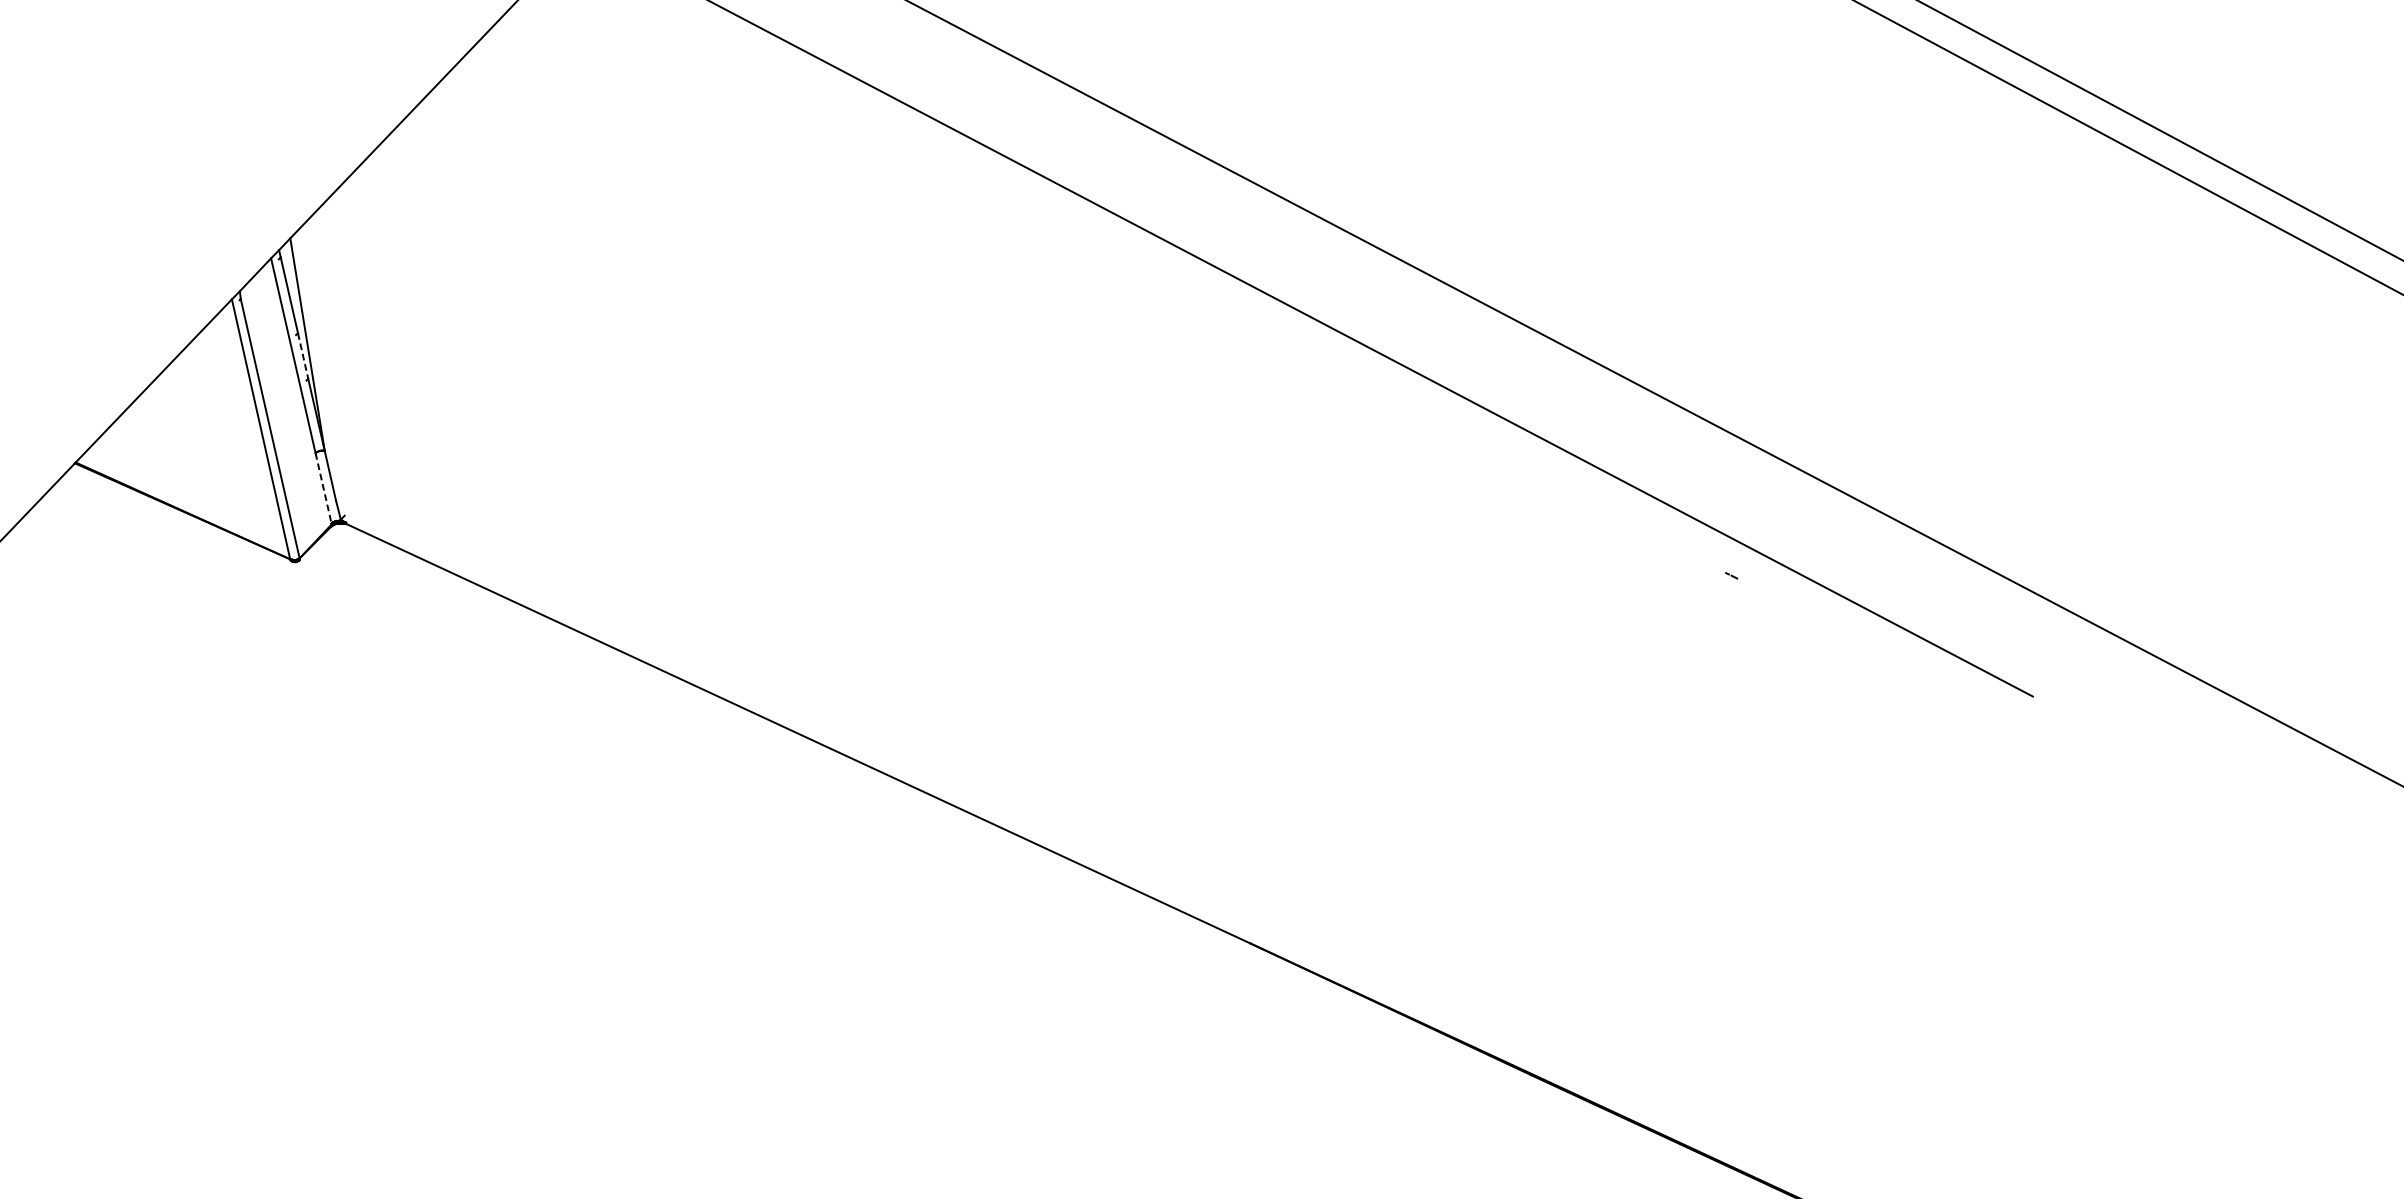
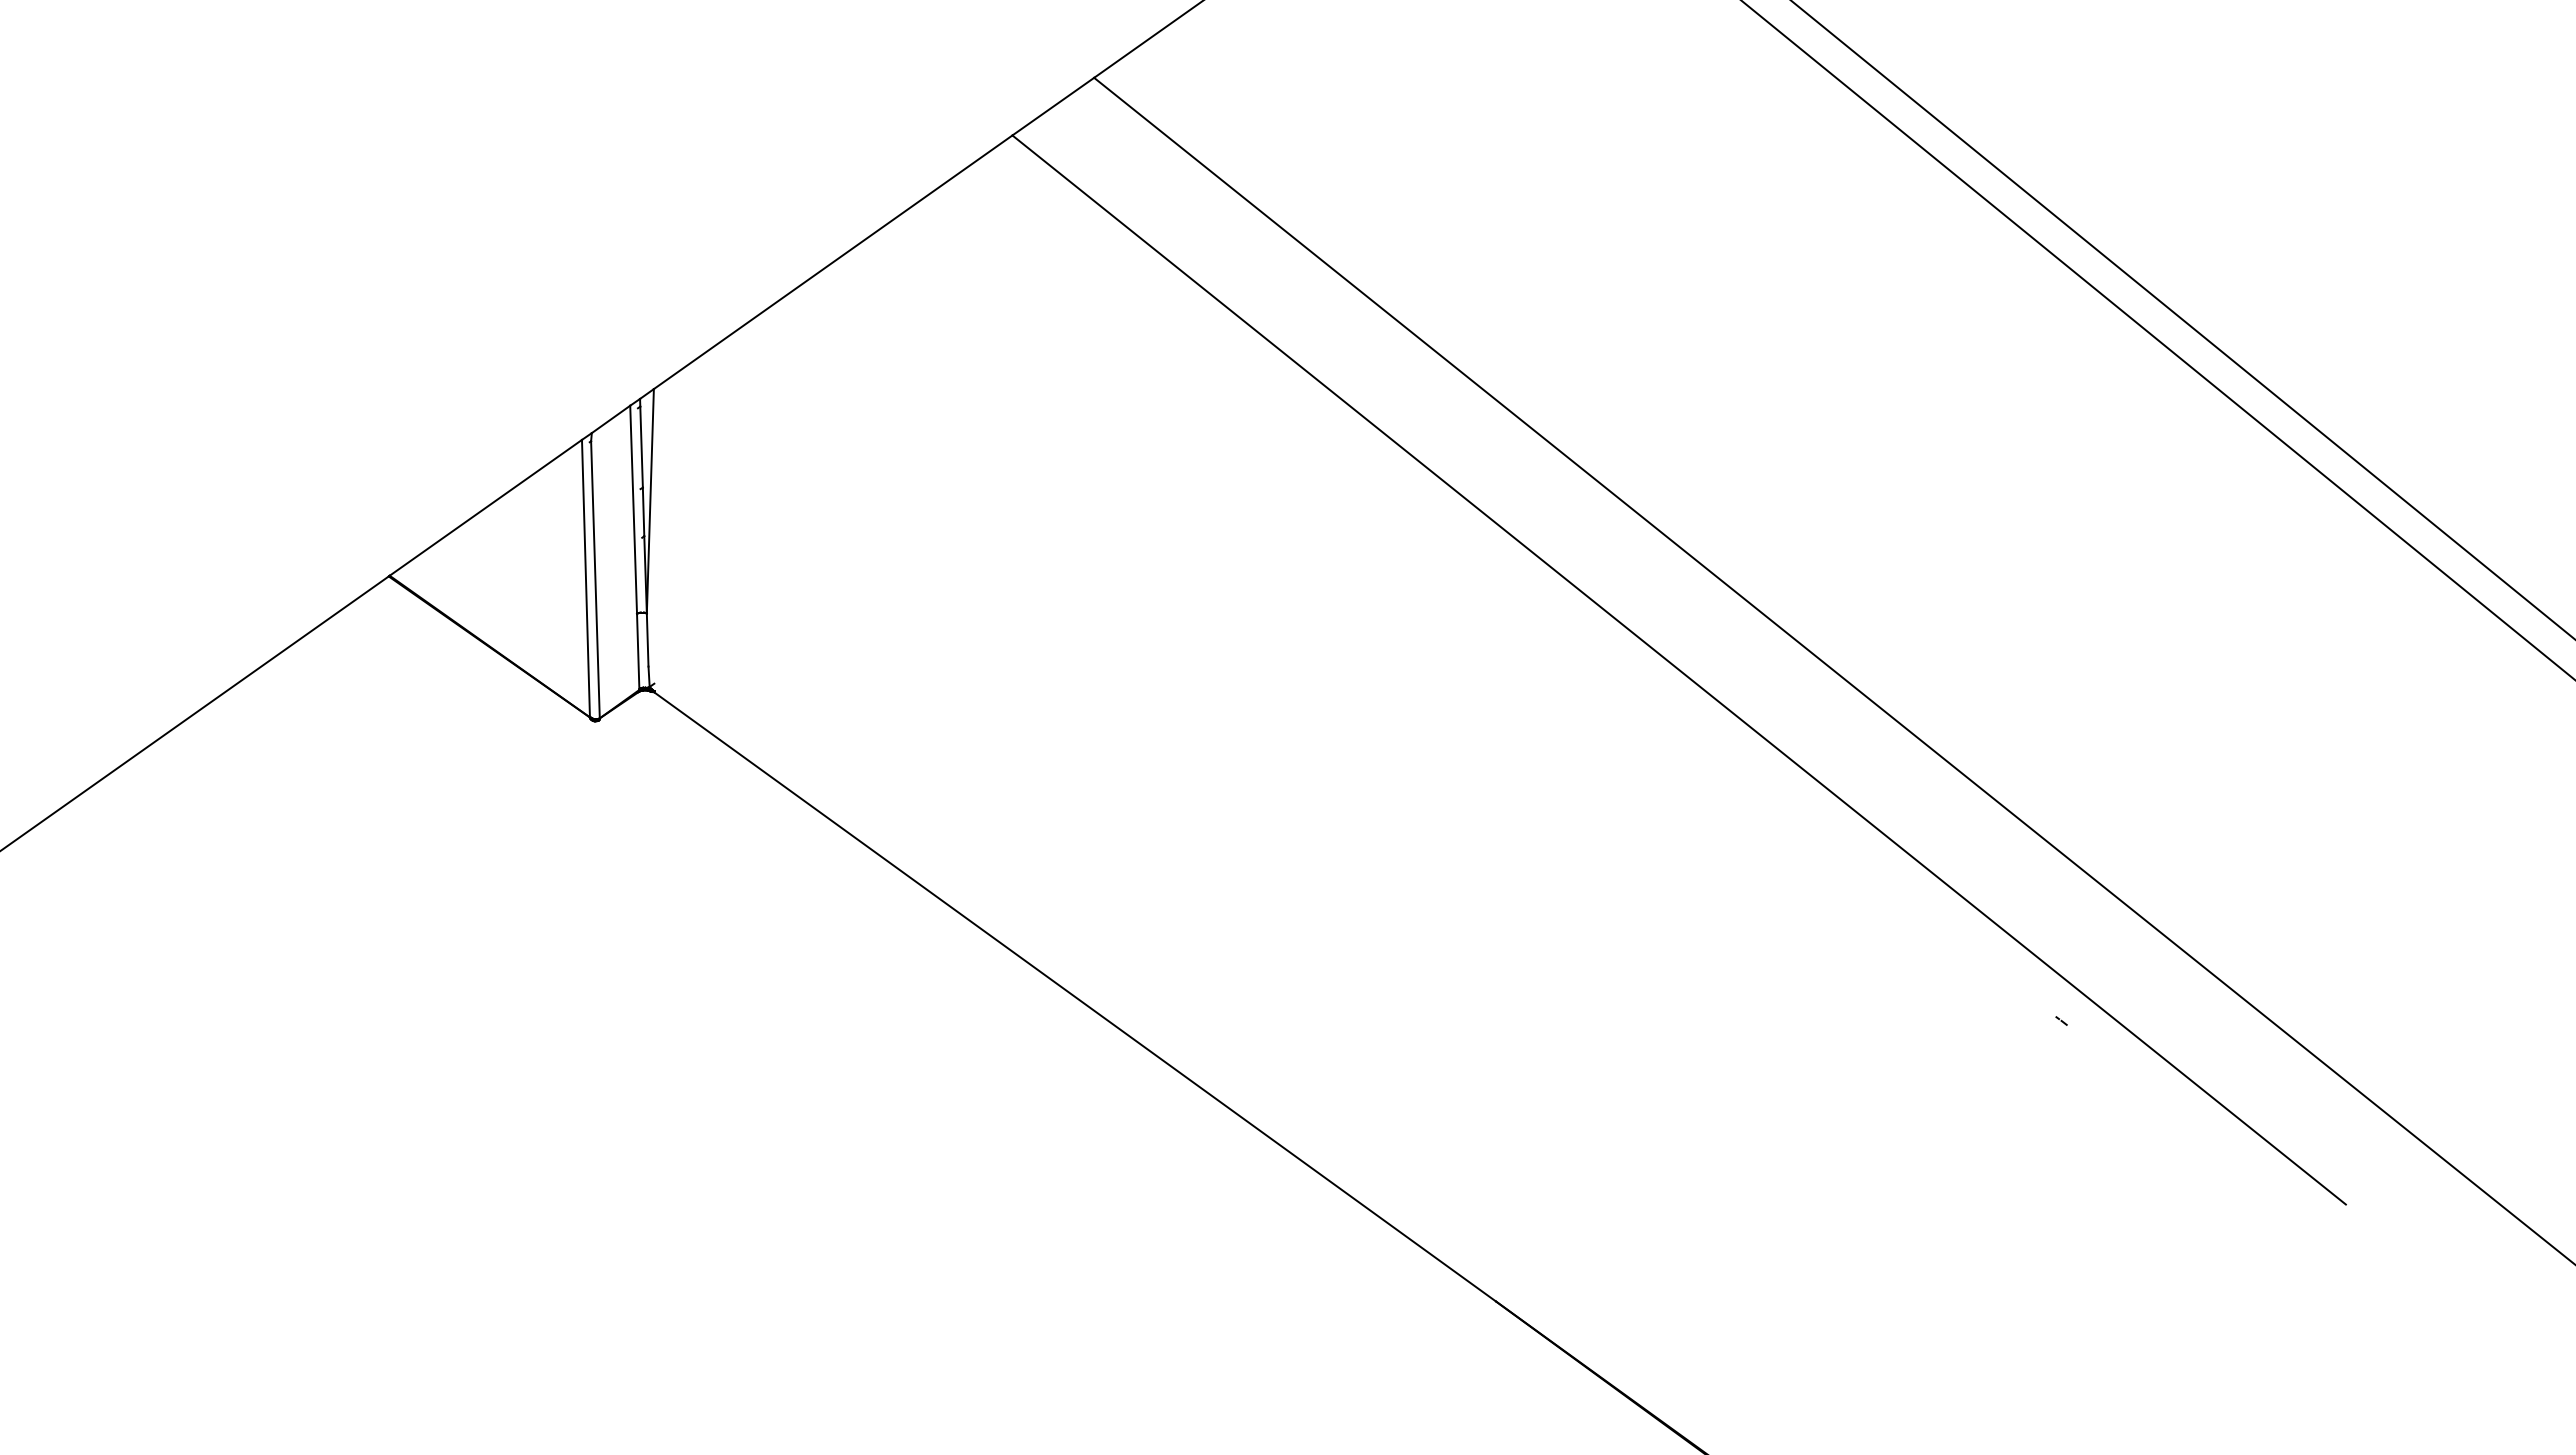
line: (303, 356) -> (643, 512), dashed -> solid
line: (323, 488) -> (638, 651), dashed -> solid

